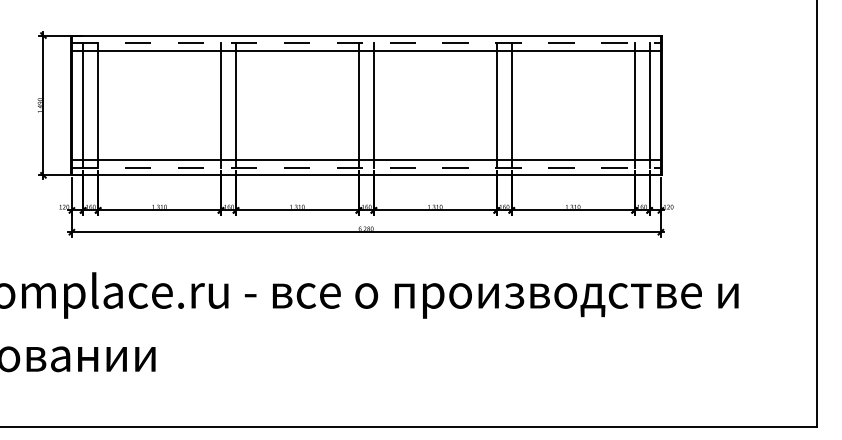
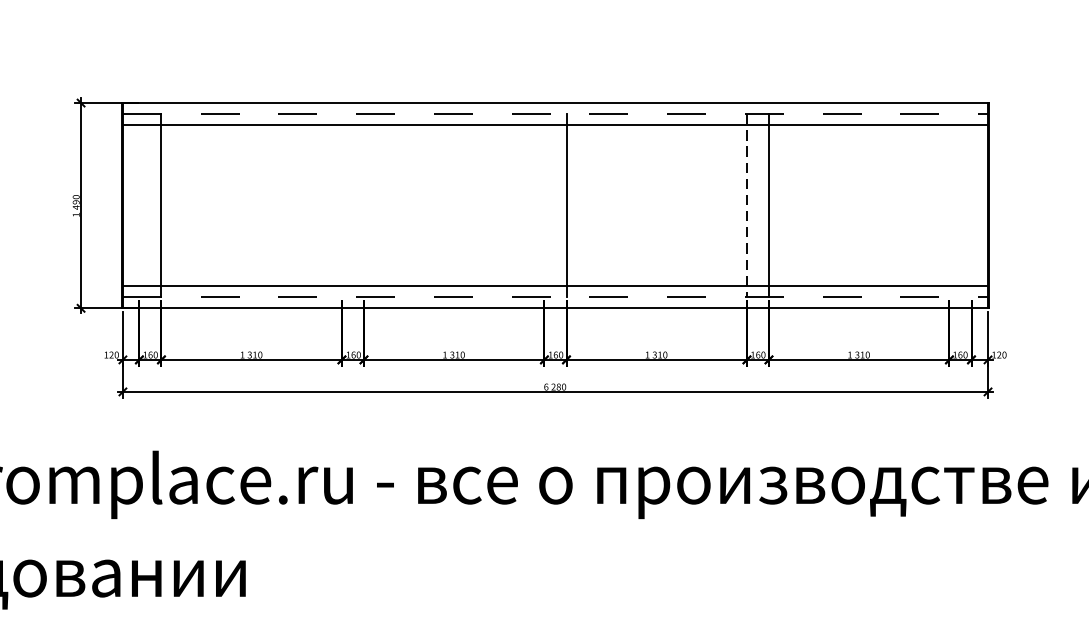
line: (83, 105) -> (139, 205), removed
line: (221, 105) -> (342, 205), removed
line: (236, 105) -> (364, 205), removed
line: (358, 105) -> (543, 205), removed
line: (496, 105) -> (746, 205), solid -> dashed
line: (634, 105) -> (949, 205), removed
line: (649, 105) -> (971, 205), removed

